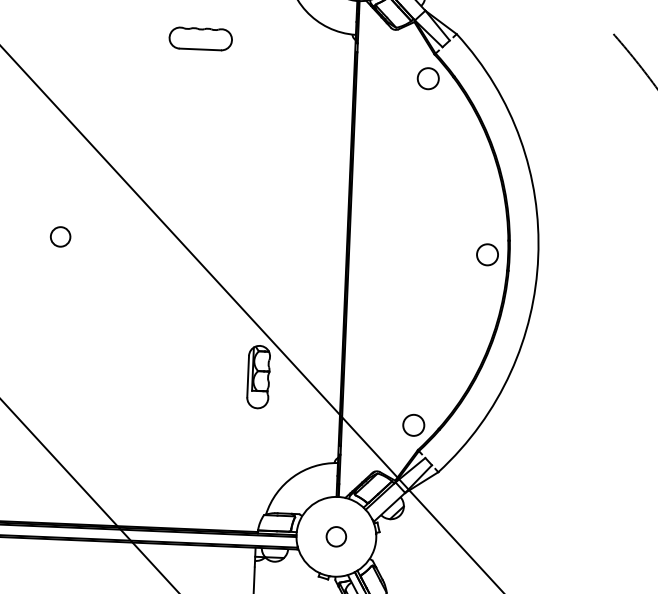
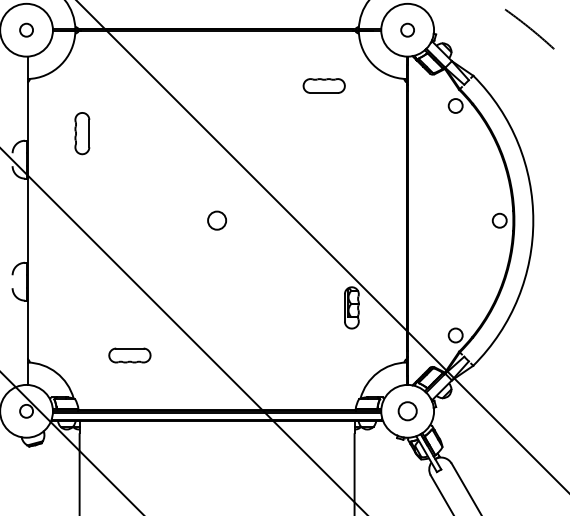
part: (199, 38) -> (323, 85), moved
circle: (59, 236) -> (216, 220), size x1.4
circle: (336, 537) -> (407, 411), size x1.4

